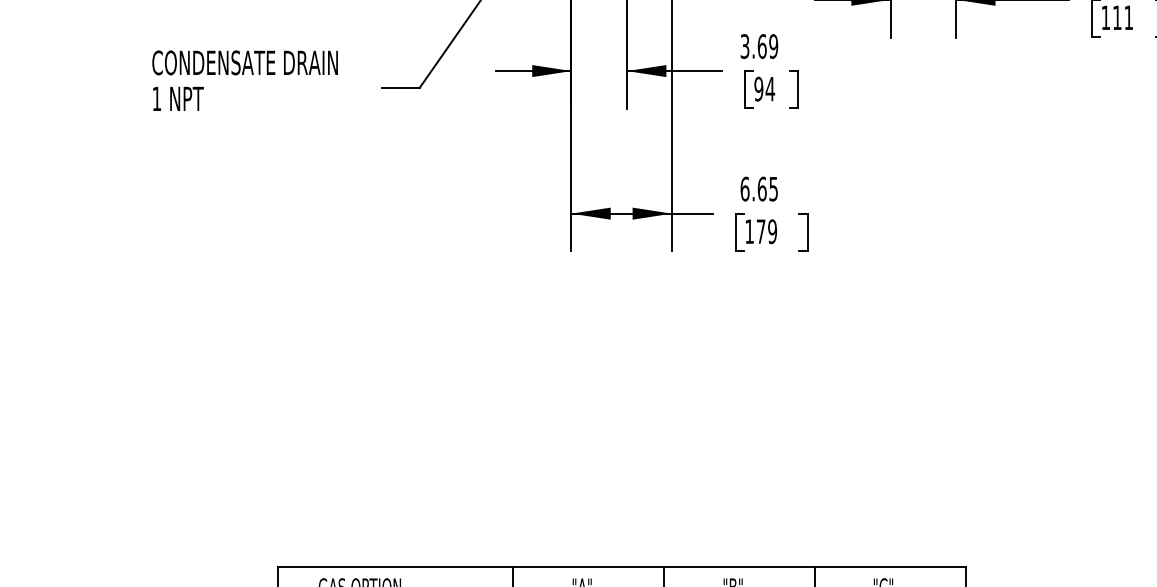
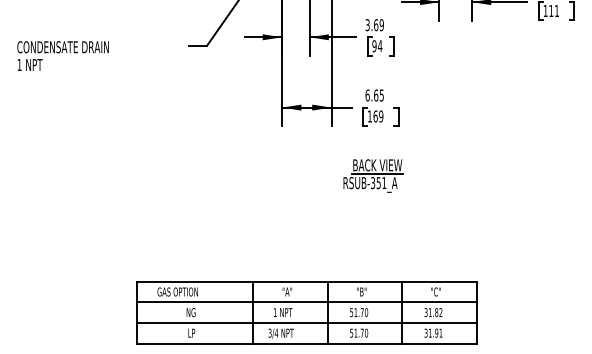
text: (243, 79) -> (62, 55), moved
text: (760, 231) -> (375, 116), 179 -> 169
part: (756, 351) -> (373, 175), added

